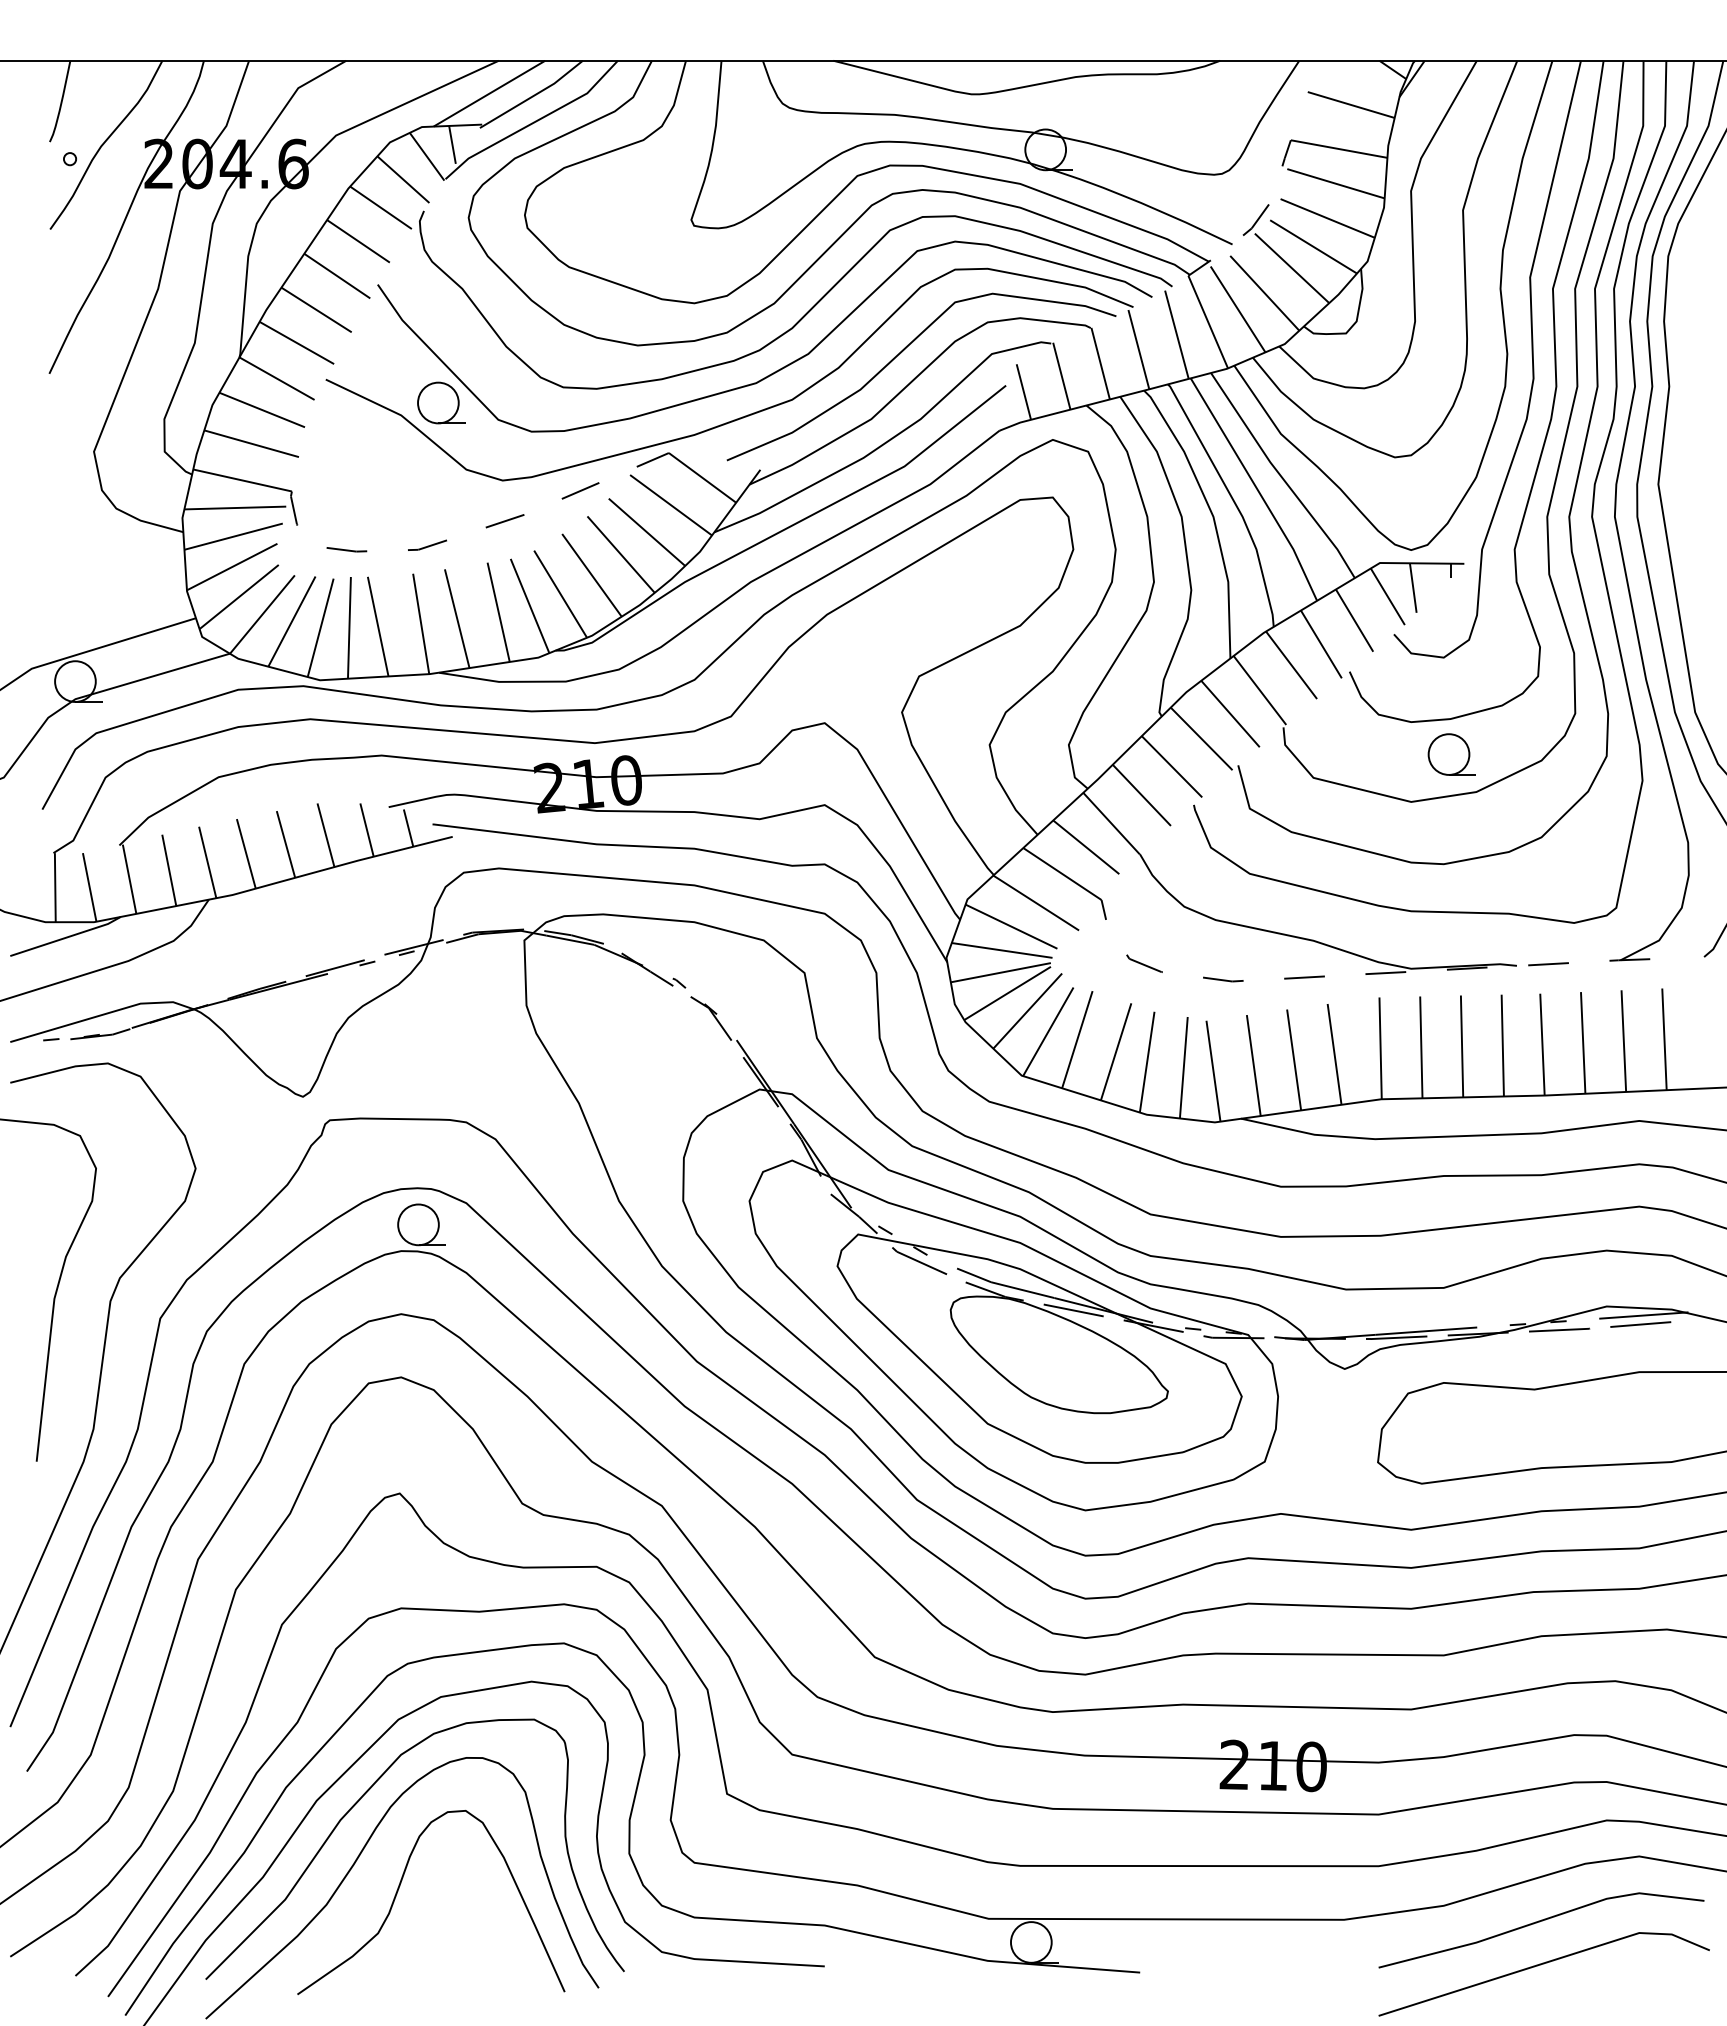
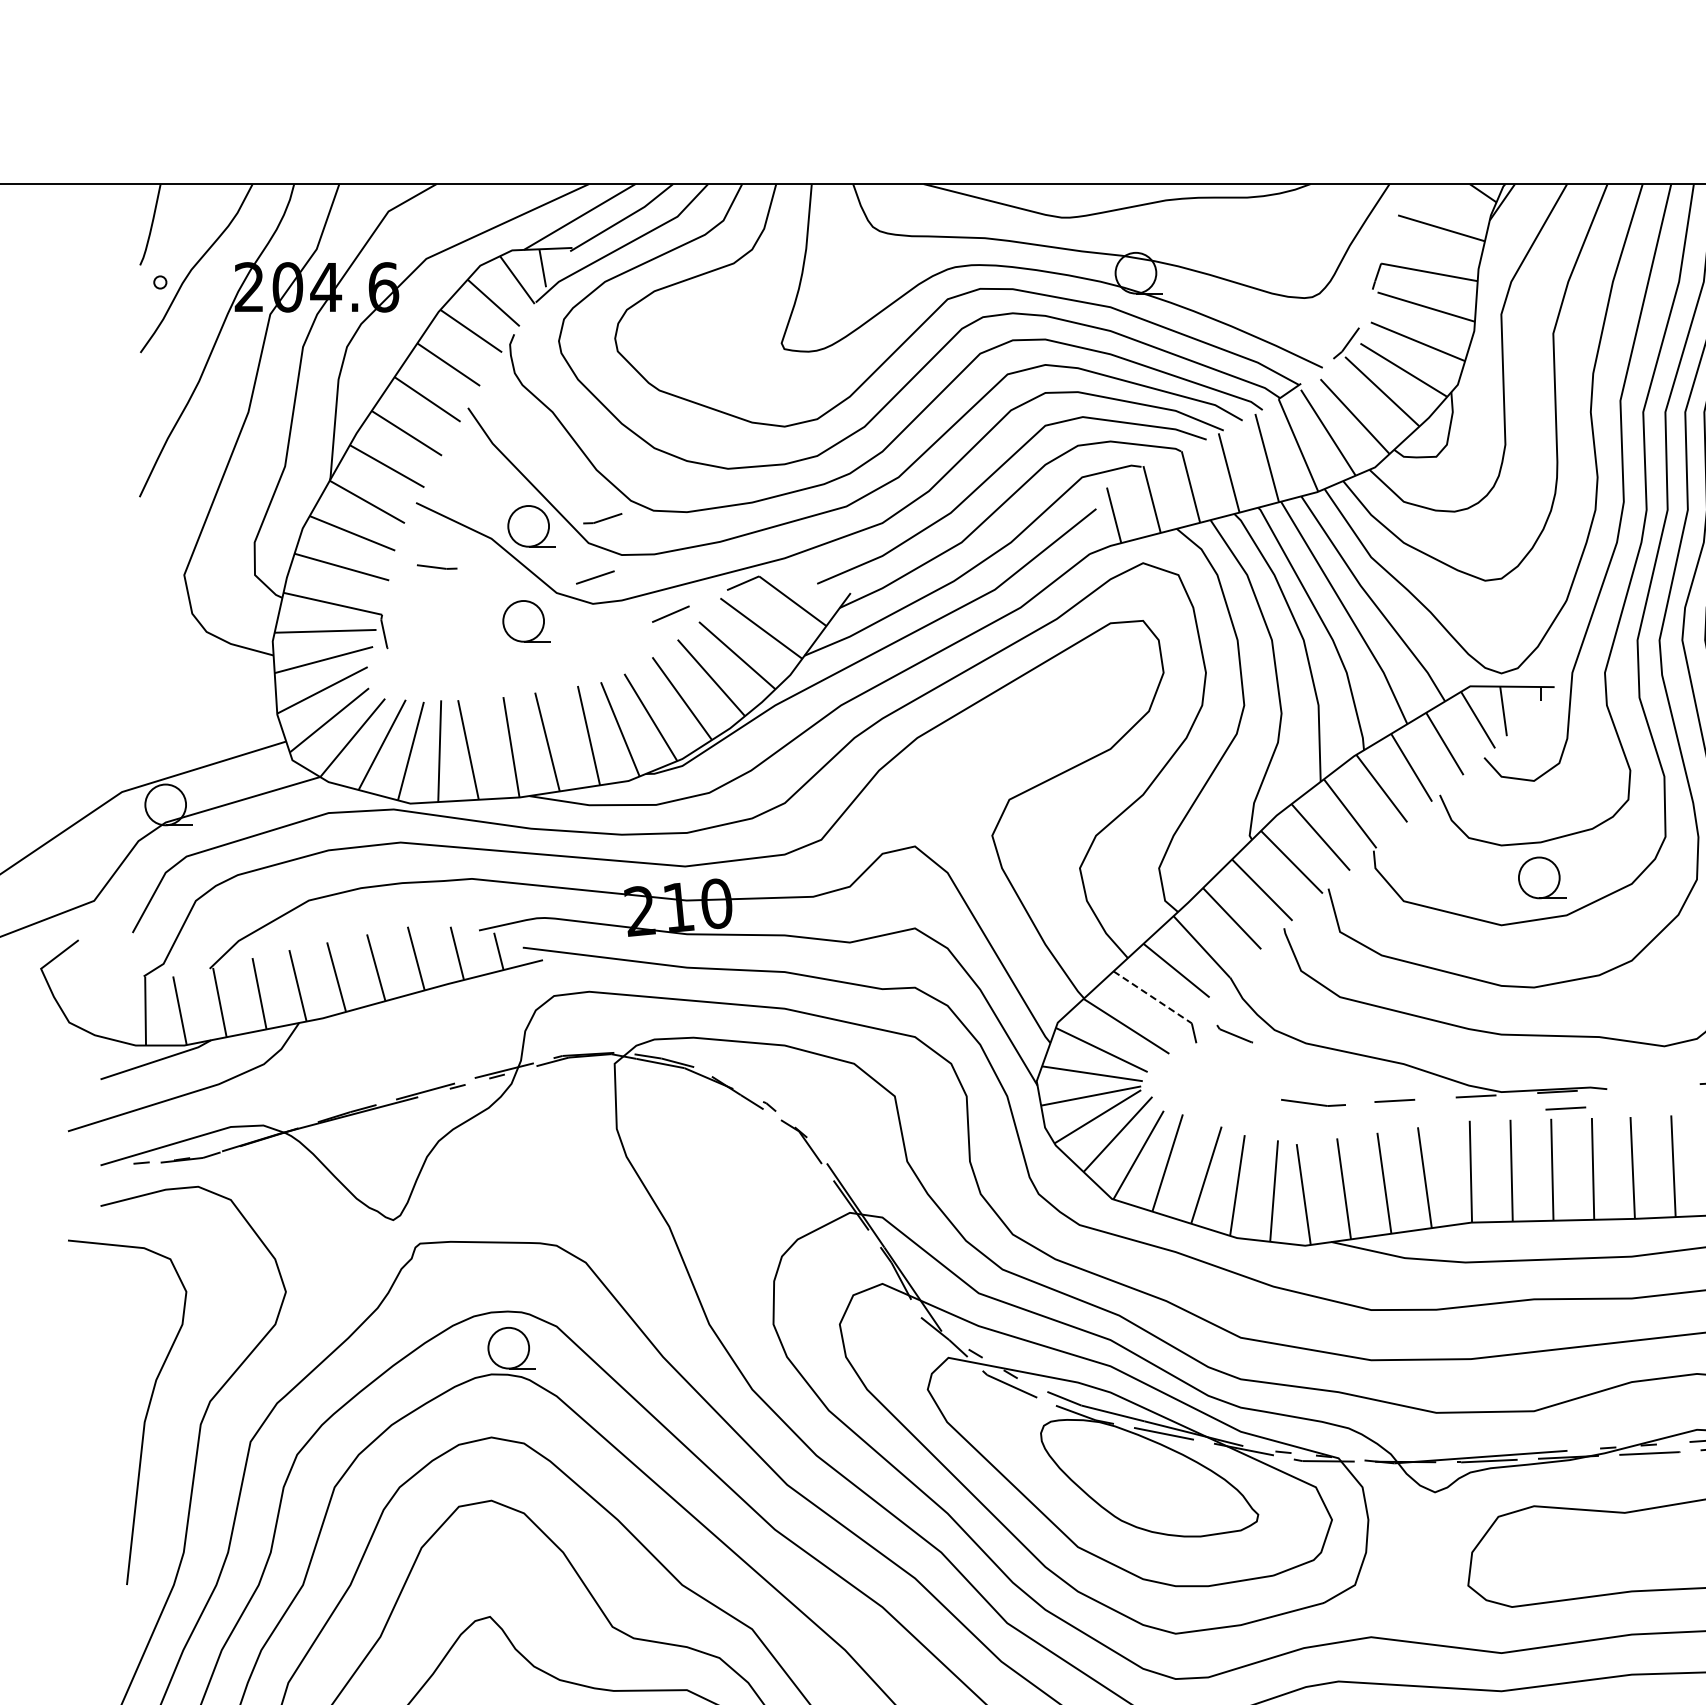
part: (436, 497) -> (526, 620), added
line: (504, 521) -> (594, 577), moved
part: (427, 544) -> (602, 517), moved
line: (346, 549) -> (436, 566), moved
line: (1062, 874) -> (1152, 997), solid -> dashed
part: (1144, 963) -> (1234, 1033), moved
line: (1548, 964) -> (1565, 1108), moved
part: (1223, 979) -> (1313, 1102), size x1.6

